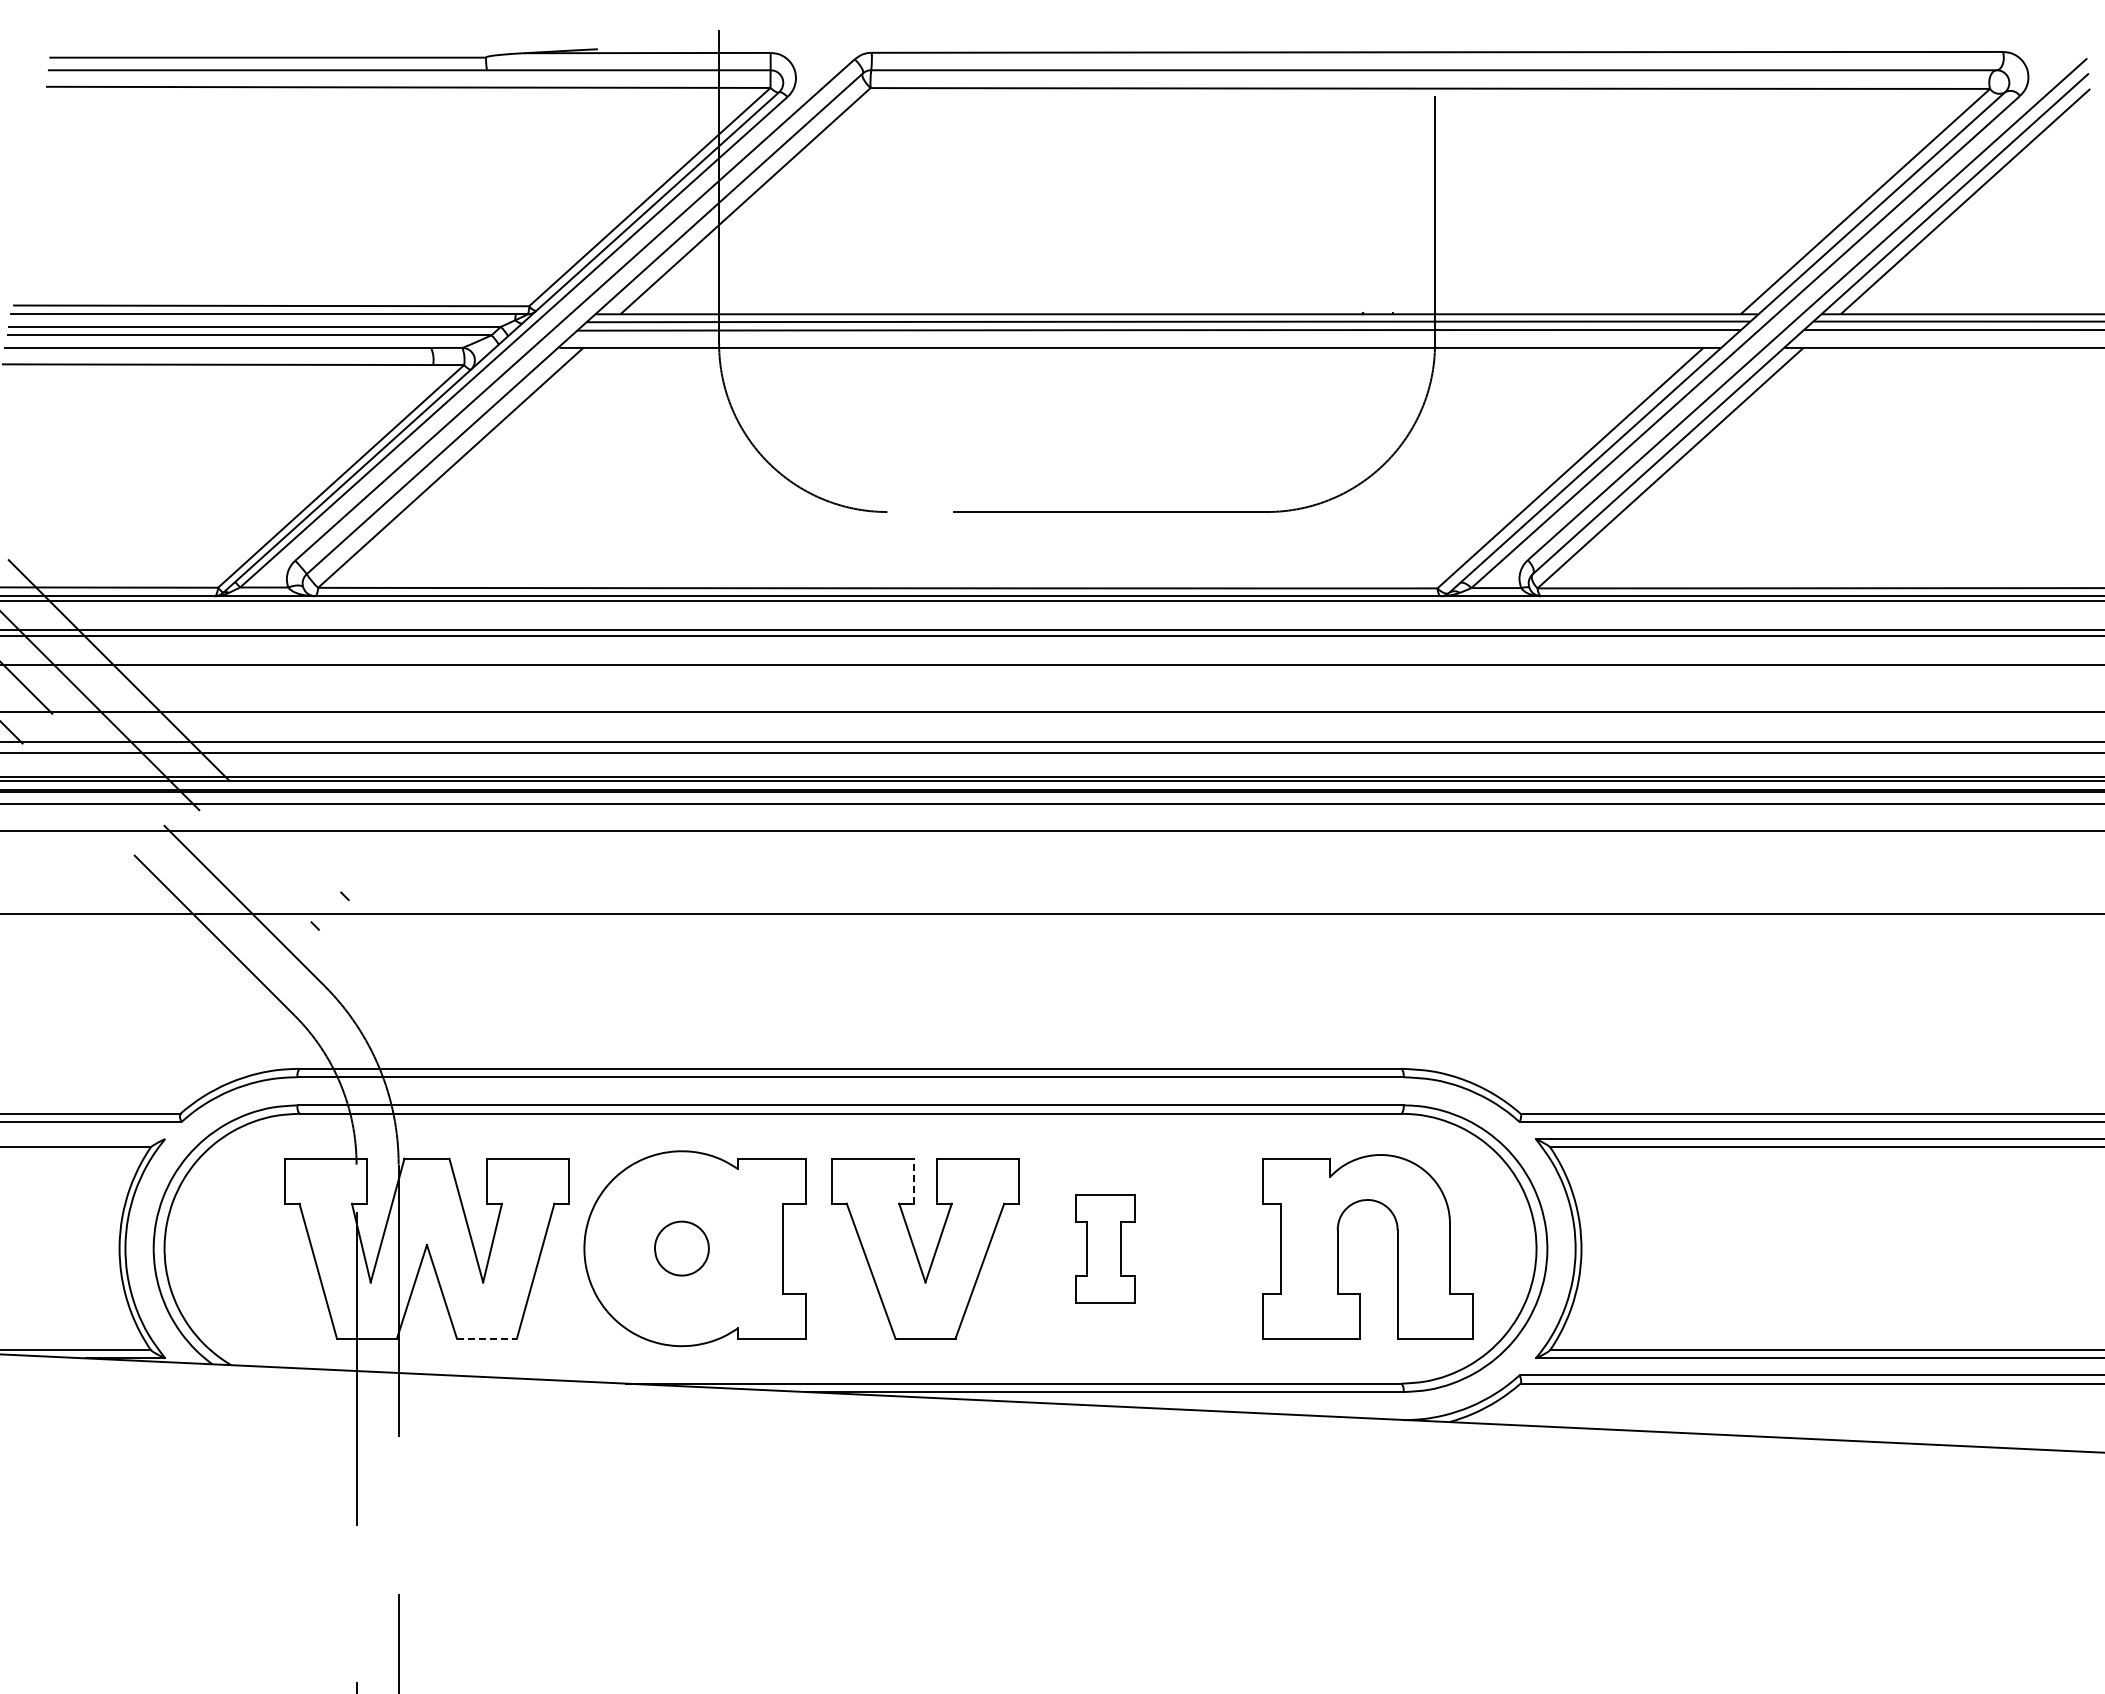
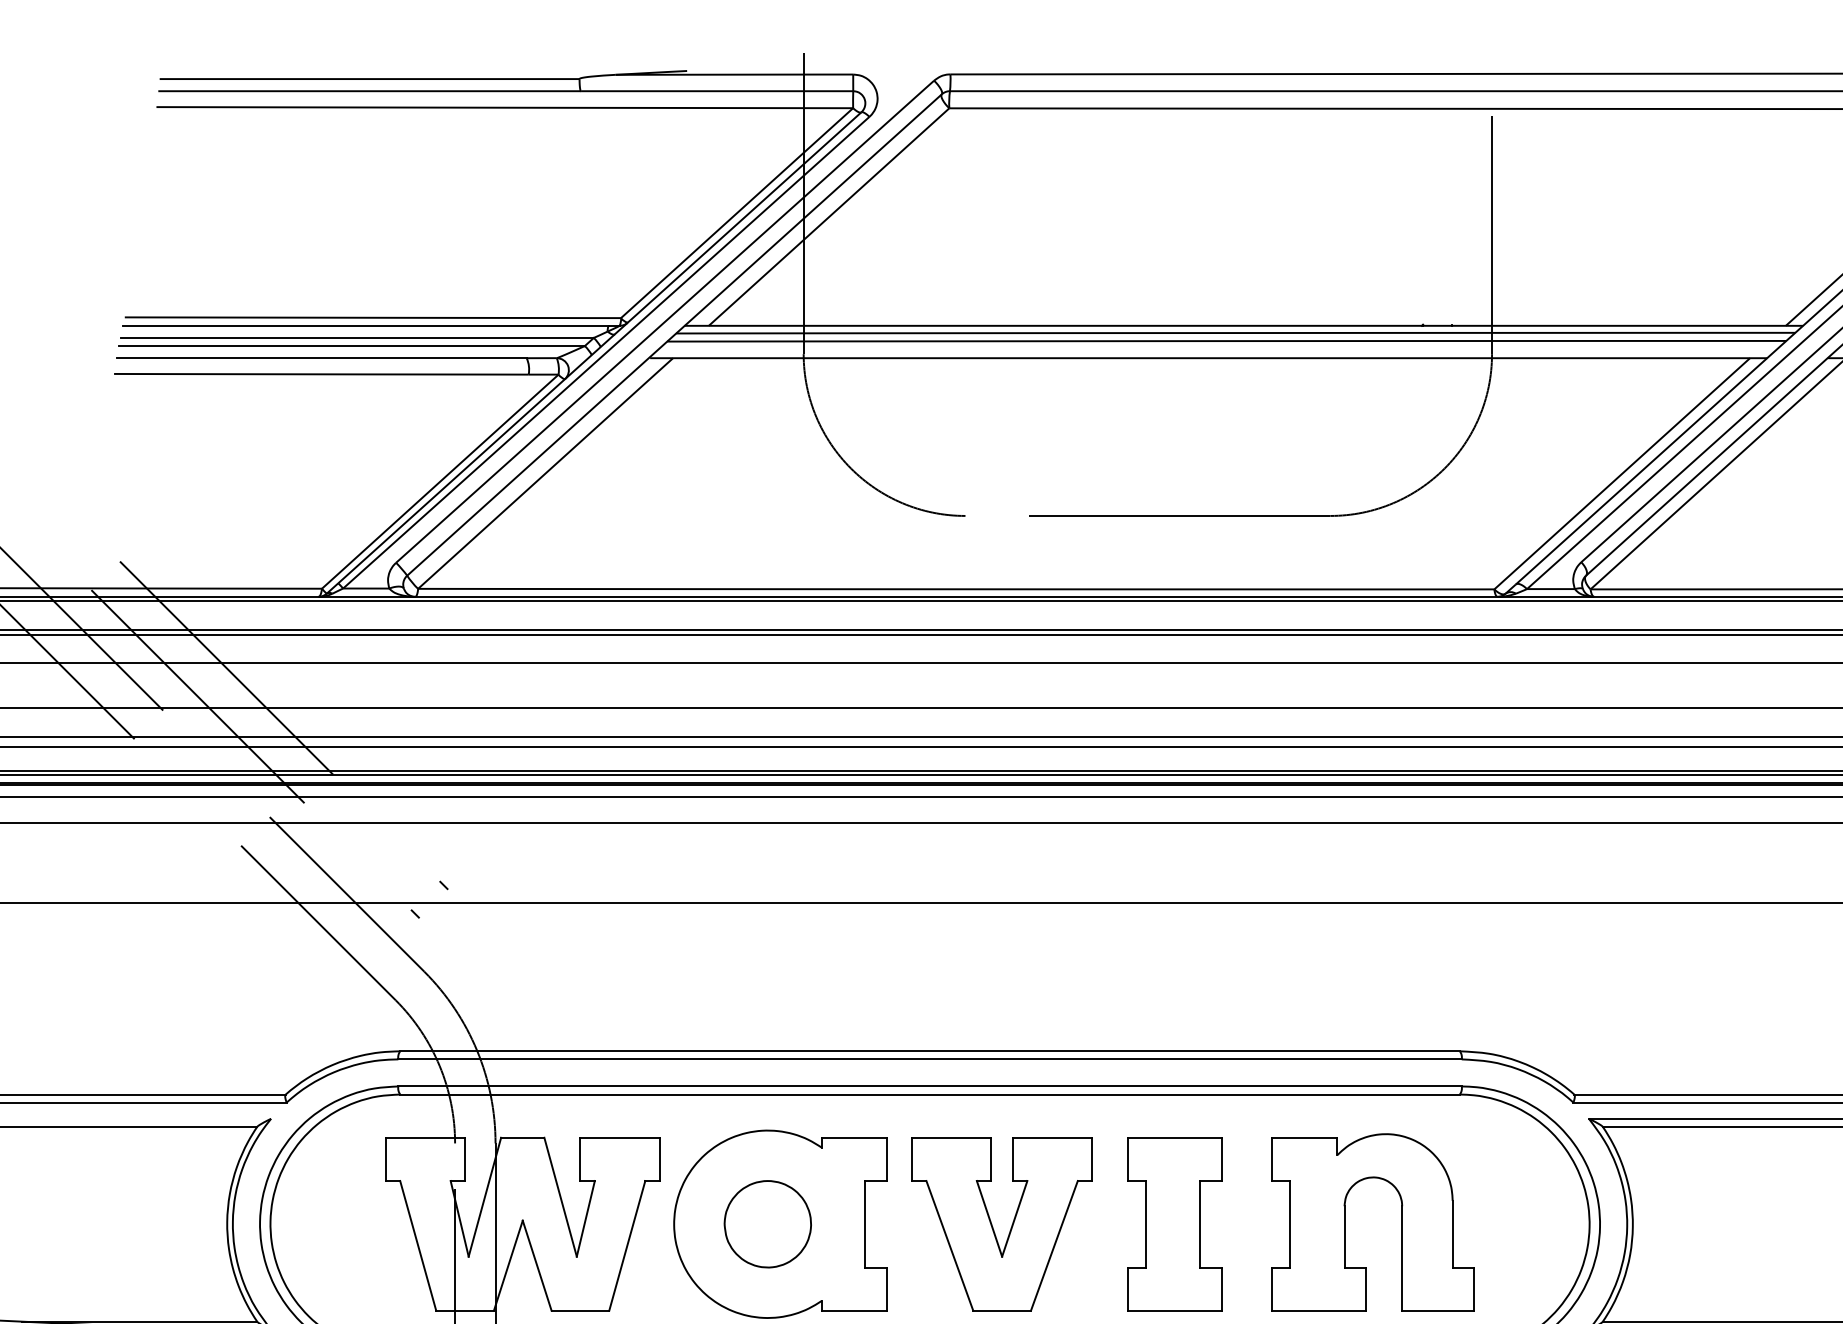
line: (914, 1180) -> (991, 1158), dashed -> solid
part: (1338, 1246) -> (1345, 1222), moved
part: (681, 1248) -> (767, 1224), size x1.67
part: (1105, 1248) -> (1175, 1224), size x1.67
line: (486, 1338) -> (580, 1310), dashed -> solid

